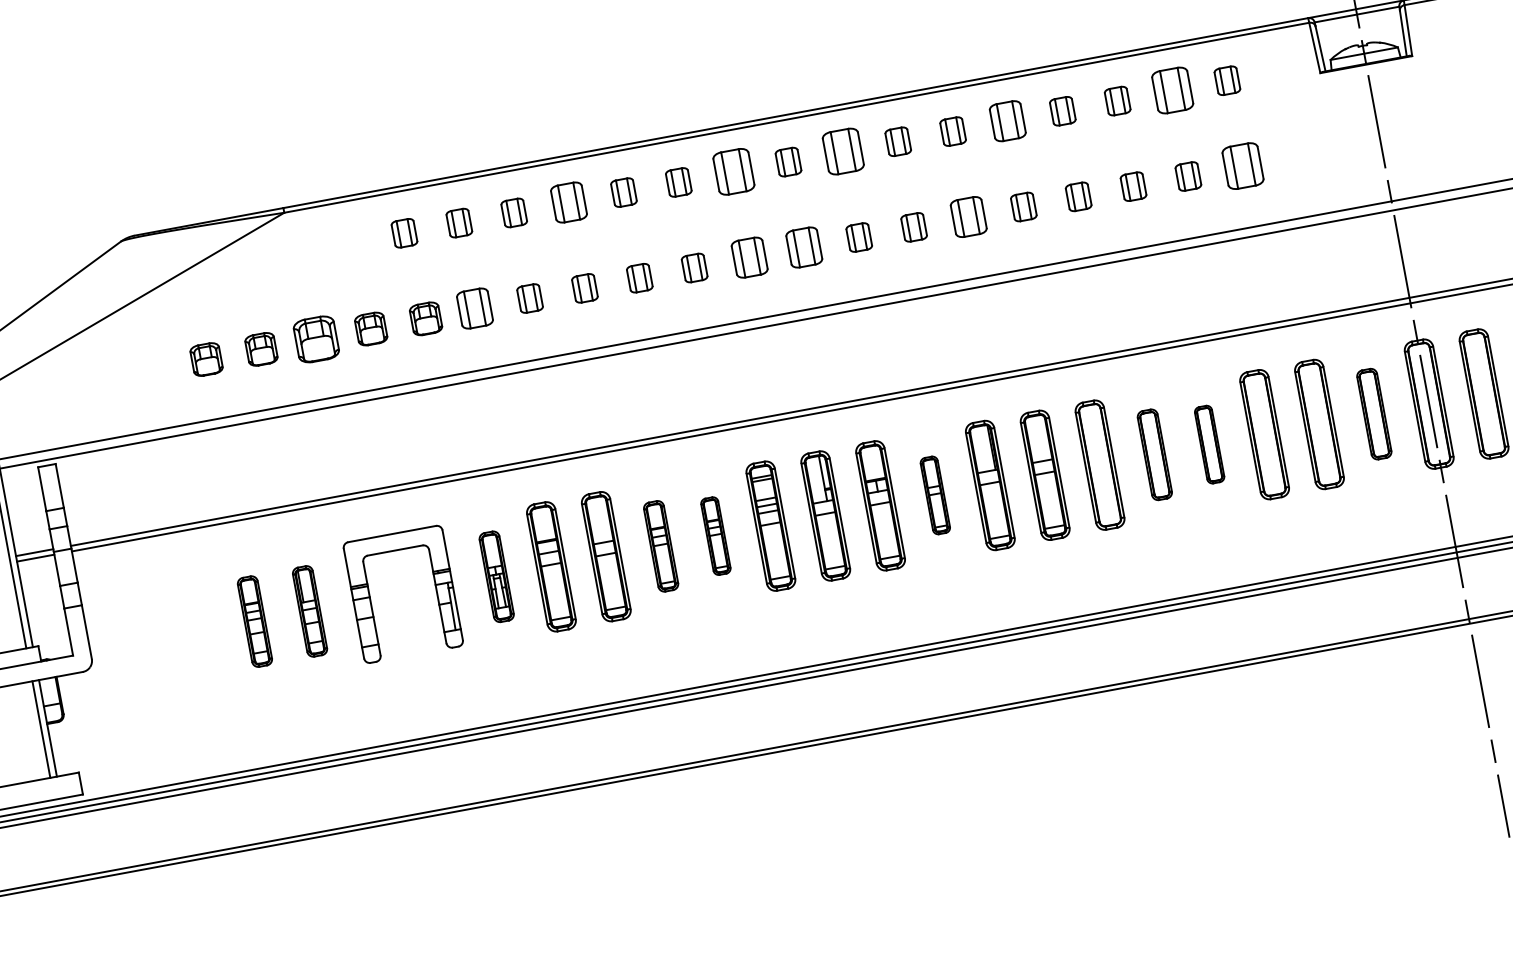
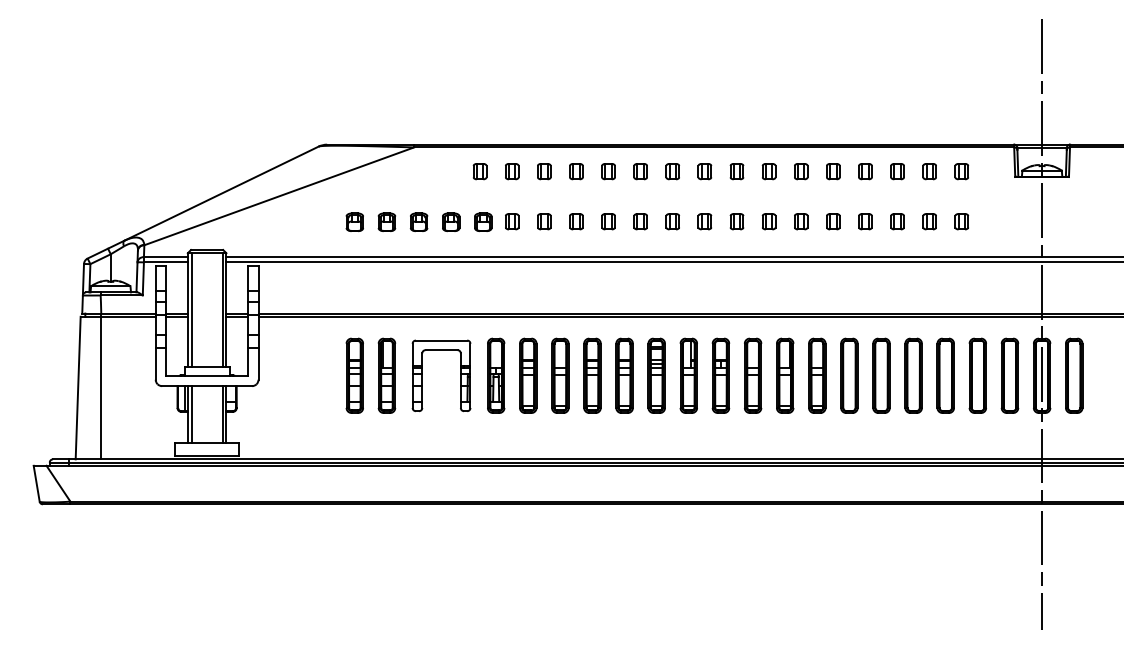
part: (1172, 90) -> (929, 171), size x0.62
part: (1008, 121) -> (833, 171), size x0.71
part: (842, 151) -> (736, 171), size x0.62
part: (1242, 166) -> (961, 221), size x0.62
part: (733, 172) -> (672, 171), size x0.62
part: (569, 202) -> (576, 171), size x0.71
part: (969, 216) -> (801, 221), size x0.71
part: (803, 247) -> (704, 221), size x0.71
part: (748, 257) -> (672, 221), size x0.71
part: (475, 308) -> (512, 221), size x0.71
part: (315, 337) -> (418, 221), size x0.71
part: (1373, 413) -> (1009, 375), size x1.43
part: (1209, 444) -> (913, 375), size x1.67
part: (1154, 454) -> (881, 375), size x1.43
part: (934, 495) -> (752, 375), size x1.67
part: (715, 535) -> (624, 375), size x1.67
part: (661, 545) -> (592, 375), size x1.43
part: (497, 576) -> (496, 375), size x1.43
part: (309, 611) -> (386, 375), size x1.43
part: (254, 621) -> (354, 375), size x1.43

